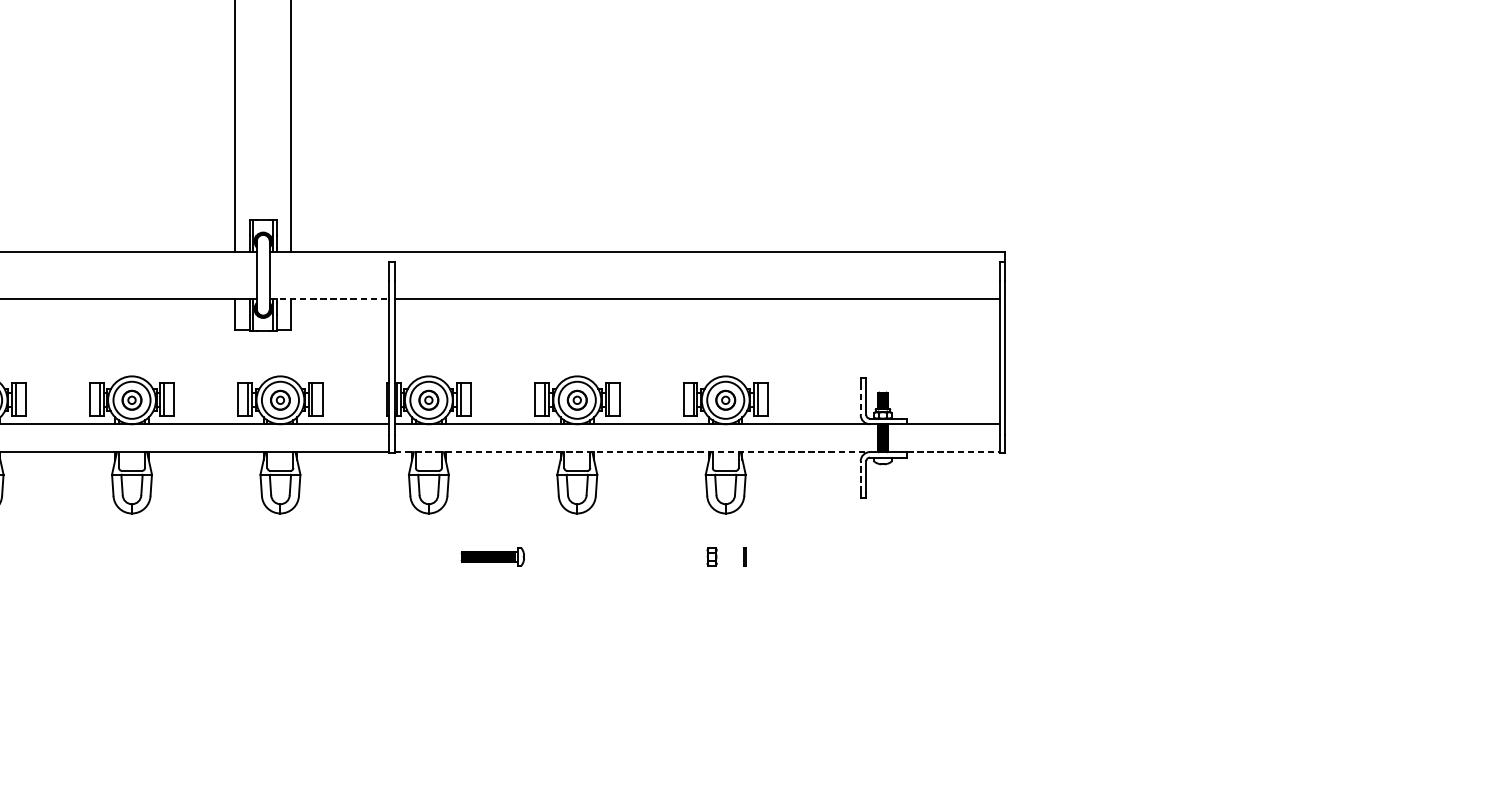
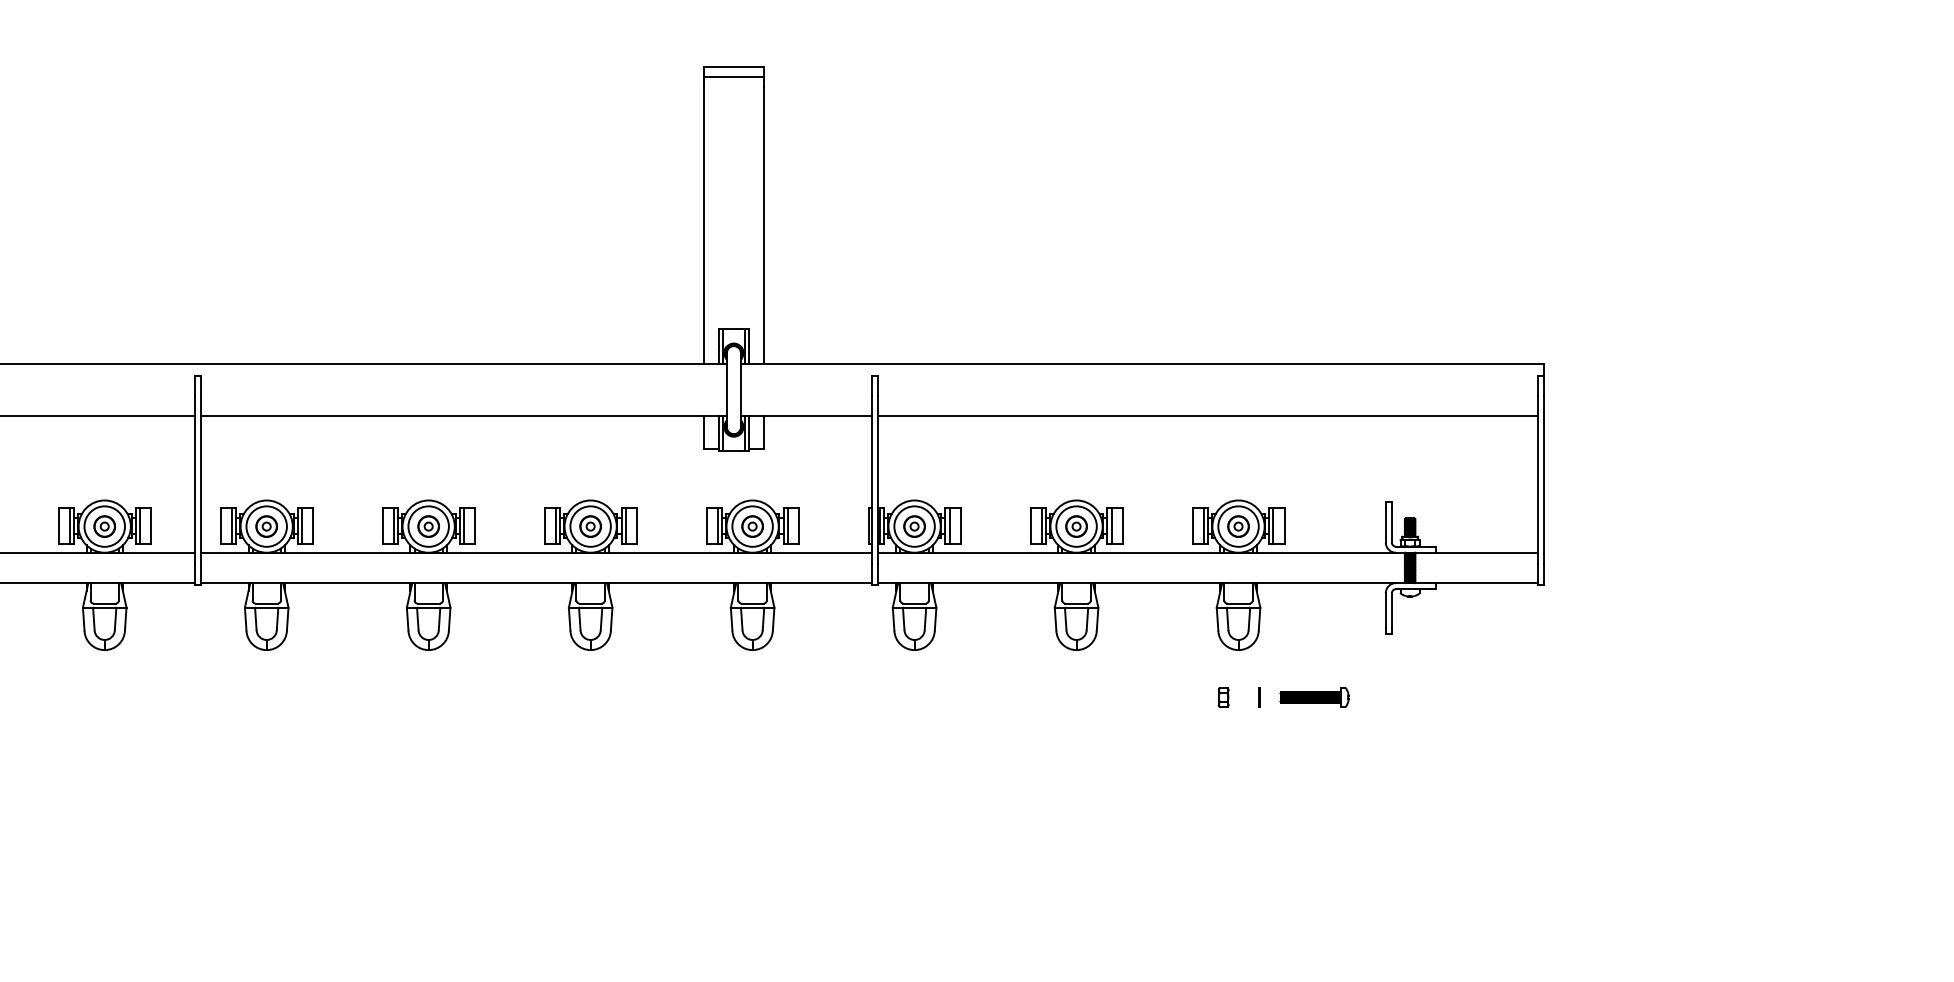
line: (329, 298) -> (806, 415), dashed -> solid
line: (860, 399) -> (1385, 525), dashed -> solid
line: (633, 452) -> (1137, 583), dashed -> solid
line: (953, 452) -> (1487, 583), dashed -> solid
line: (860, 476) -> (1385, 609), dashed -> solid
part: (492, 556) -> (1314, 697), moved

